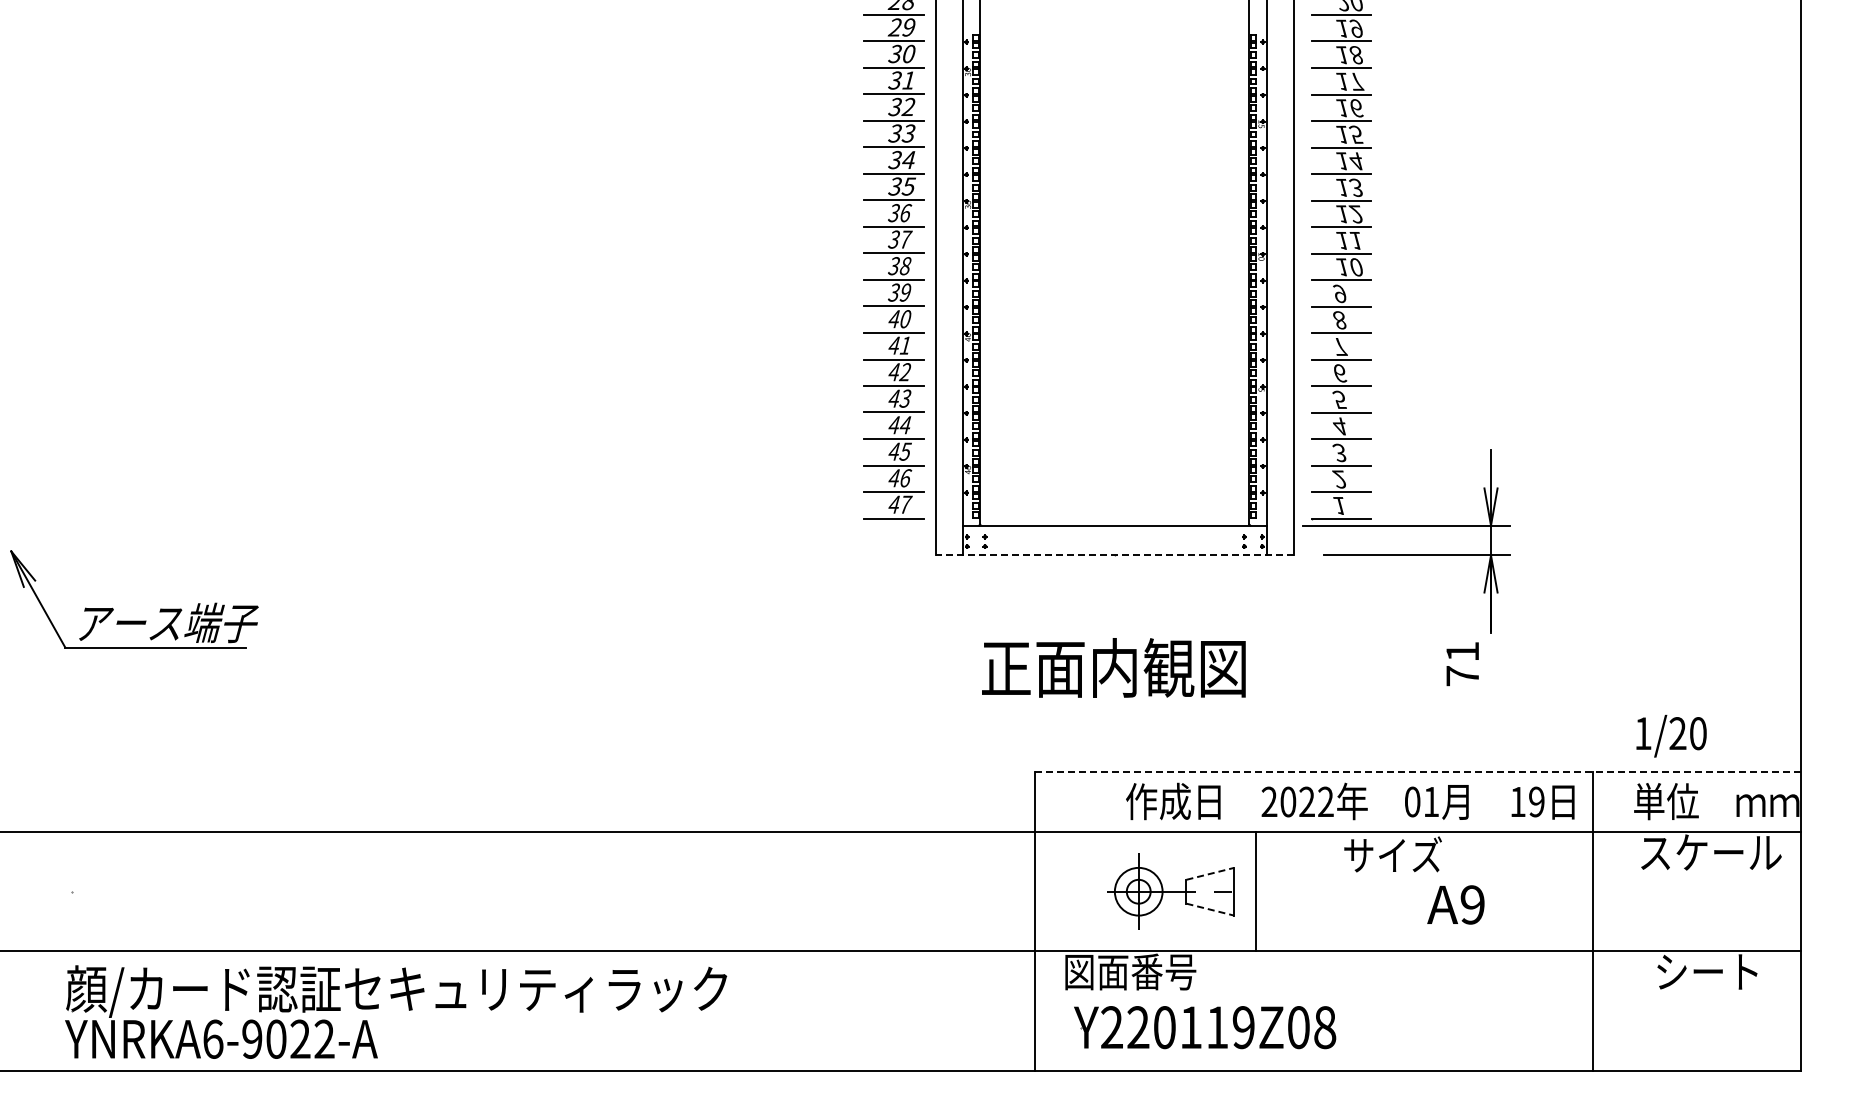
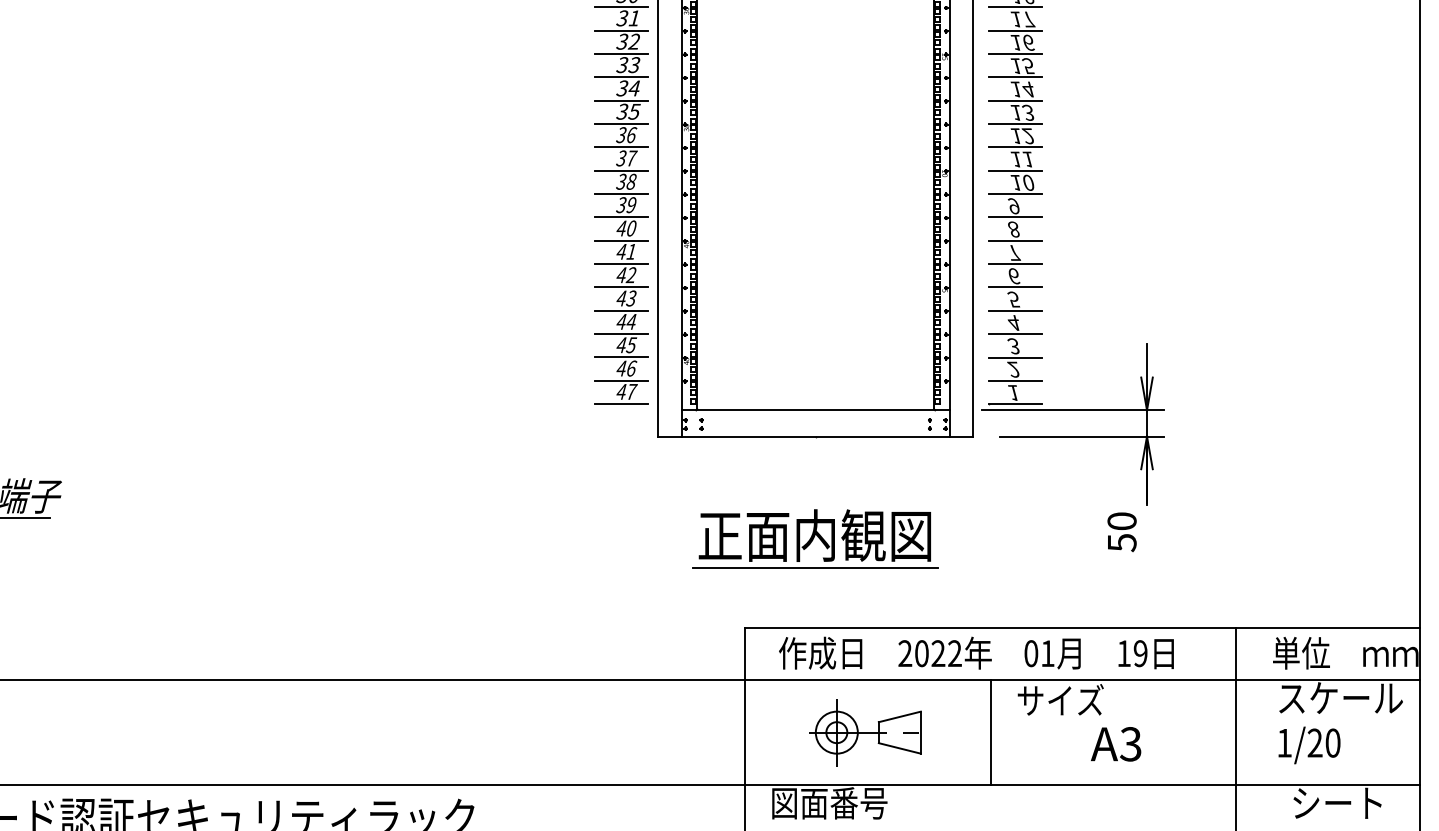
line: (1114, 555) -> (815, 436), dashed -> solid
text: (1462, 663) -> (1121, 531), 71 -> 50
line: (1114, 704) -> (815, 567), added
text: (1671, 736) -> (1309, 745), moved
line: (1418, 772) -> (1083, 627), dashed -> solid
text: (1350, 801) -> (976, 653), moved
line: (1210, 873) -> (900, 716), dashed -> solid
line: (1255, 891) -> (990, 732), moved
text: (1472, 904) -> (1130, 743), A9 -> A3
line: (1210, 909) -> (900, 748), dashed -> solid

